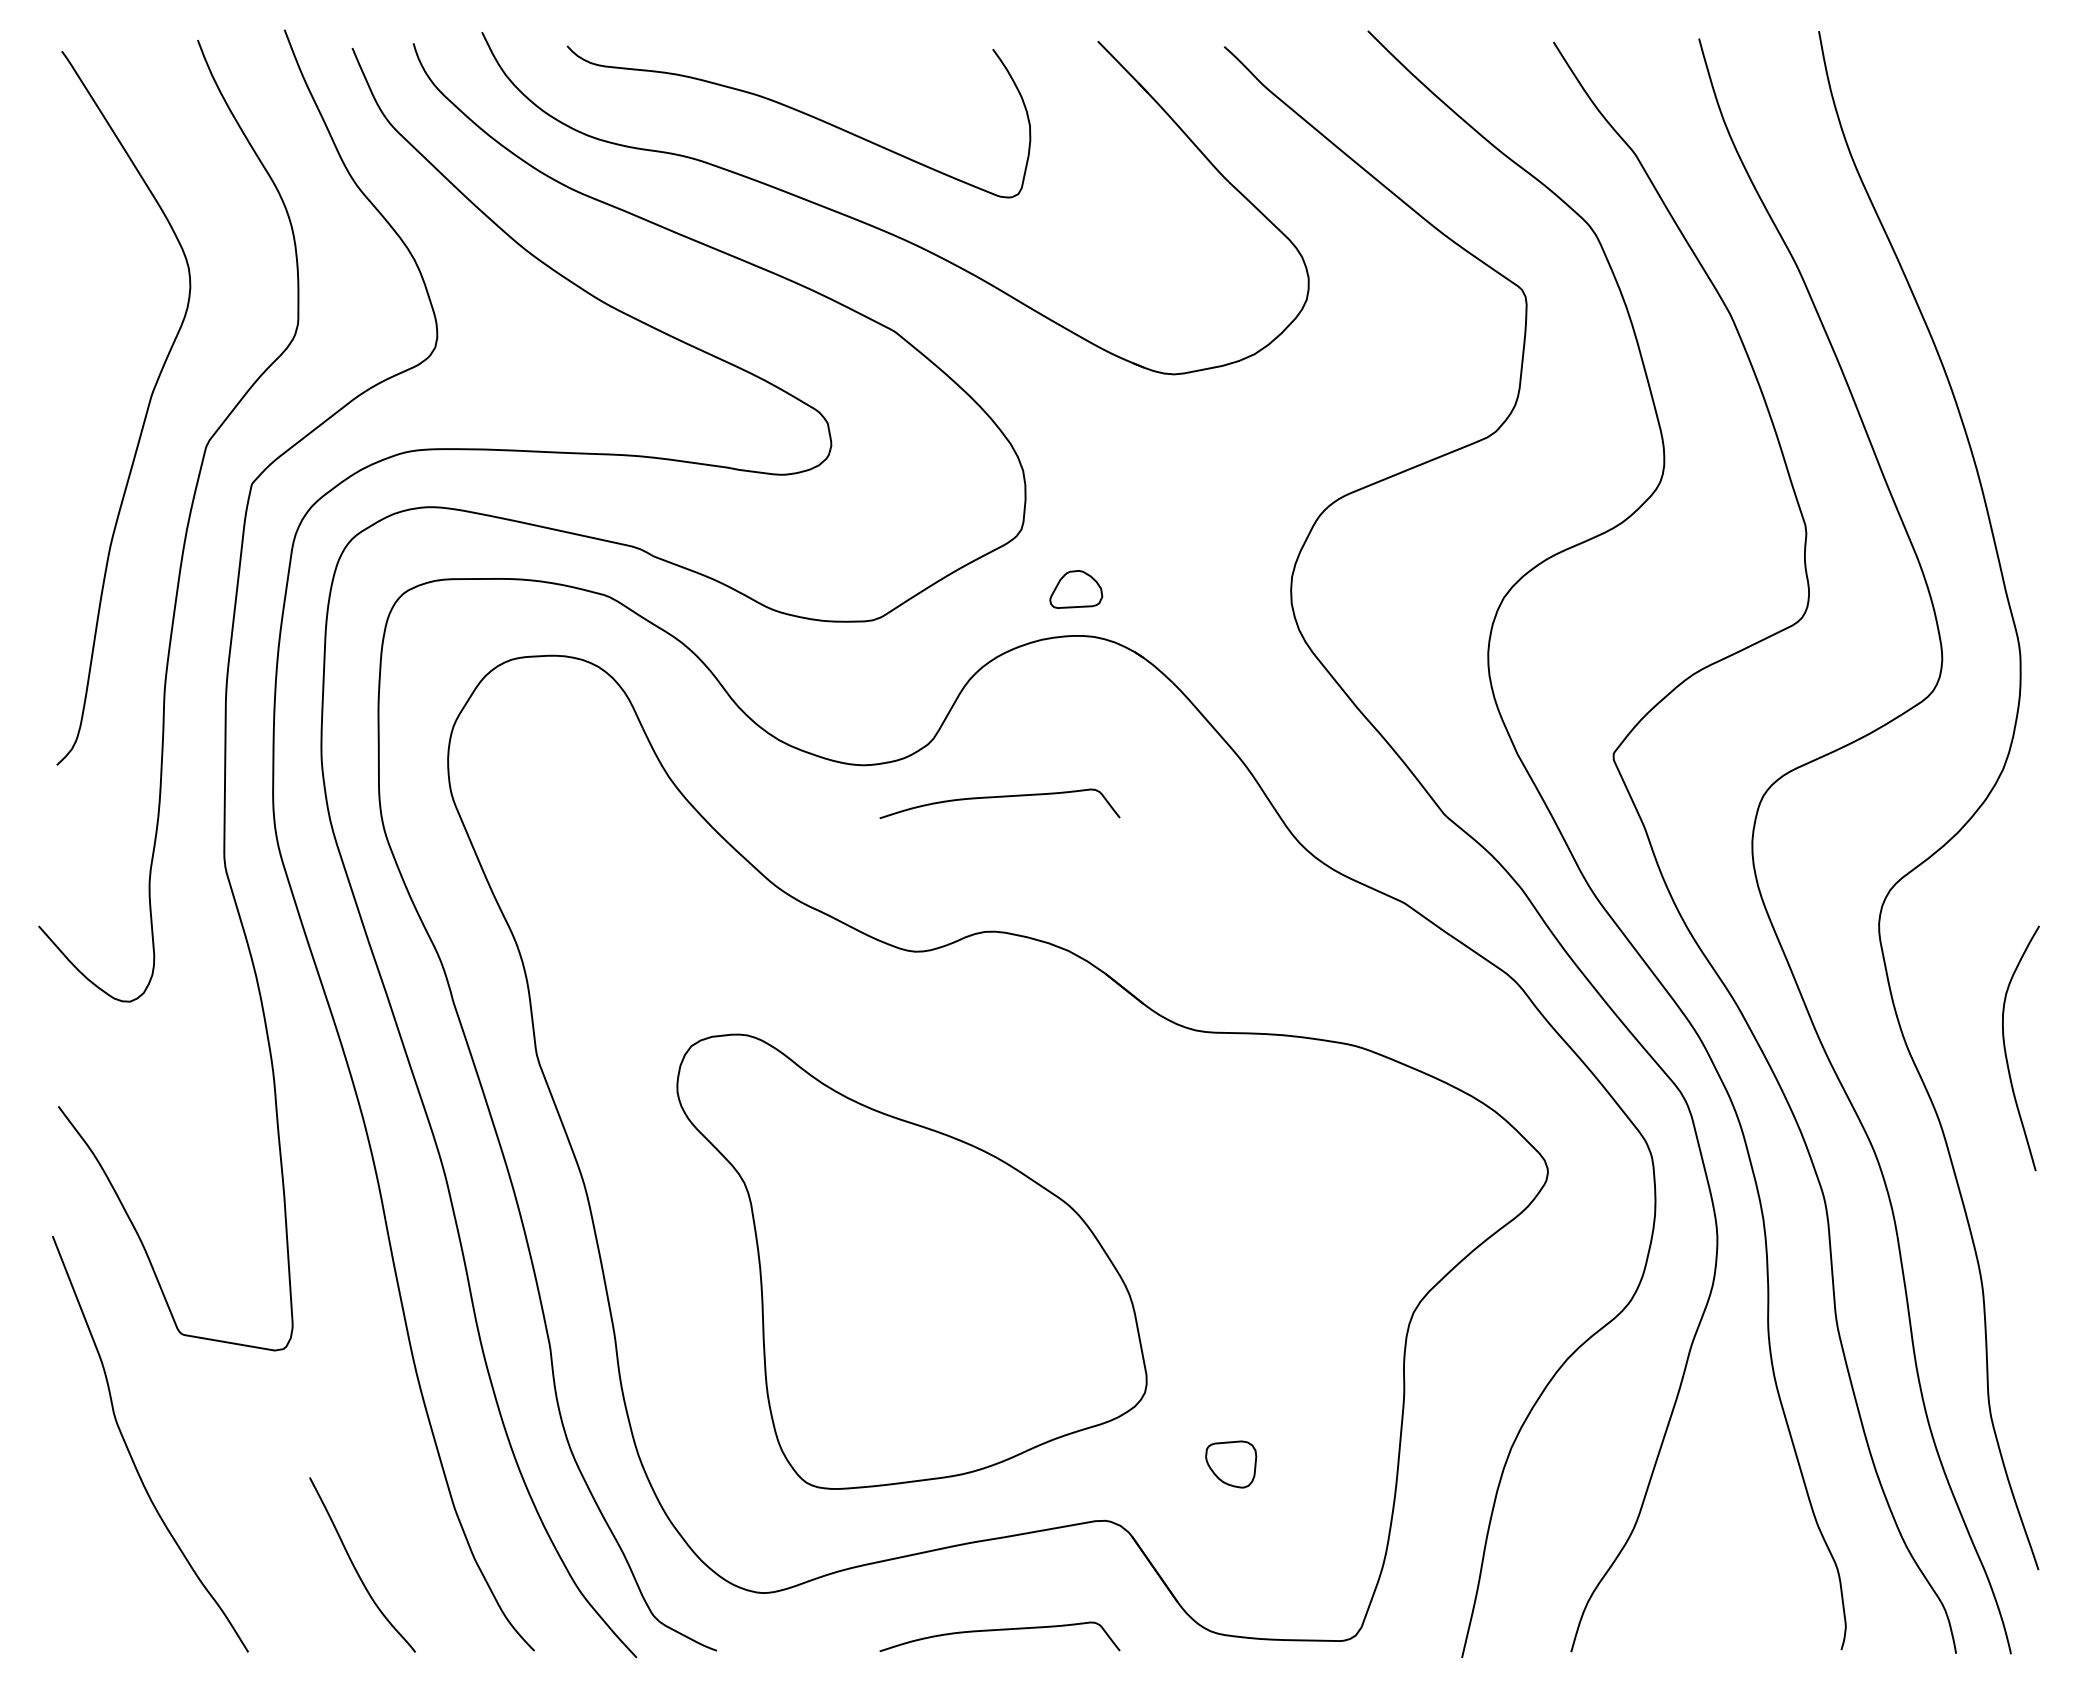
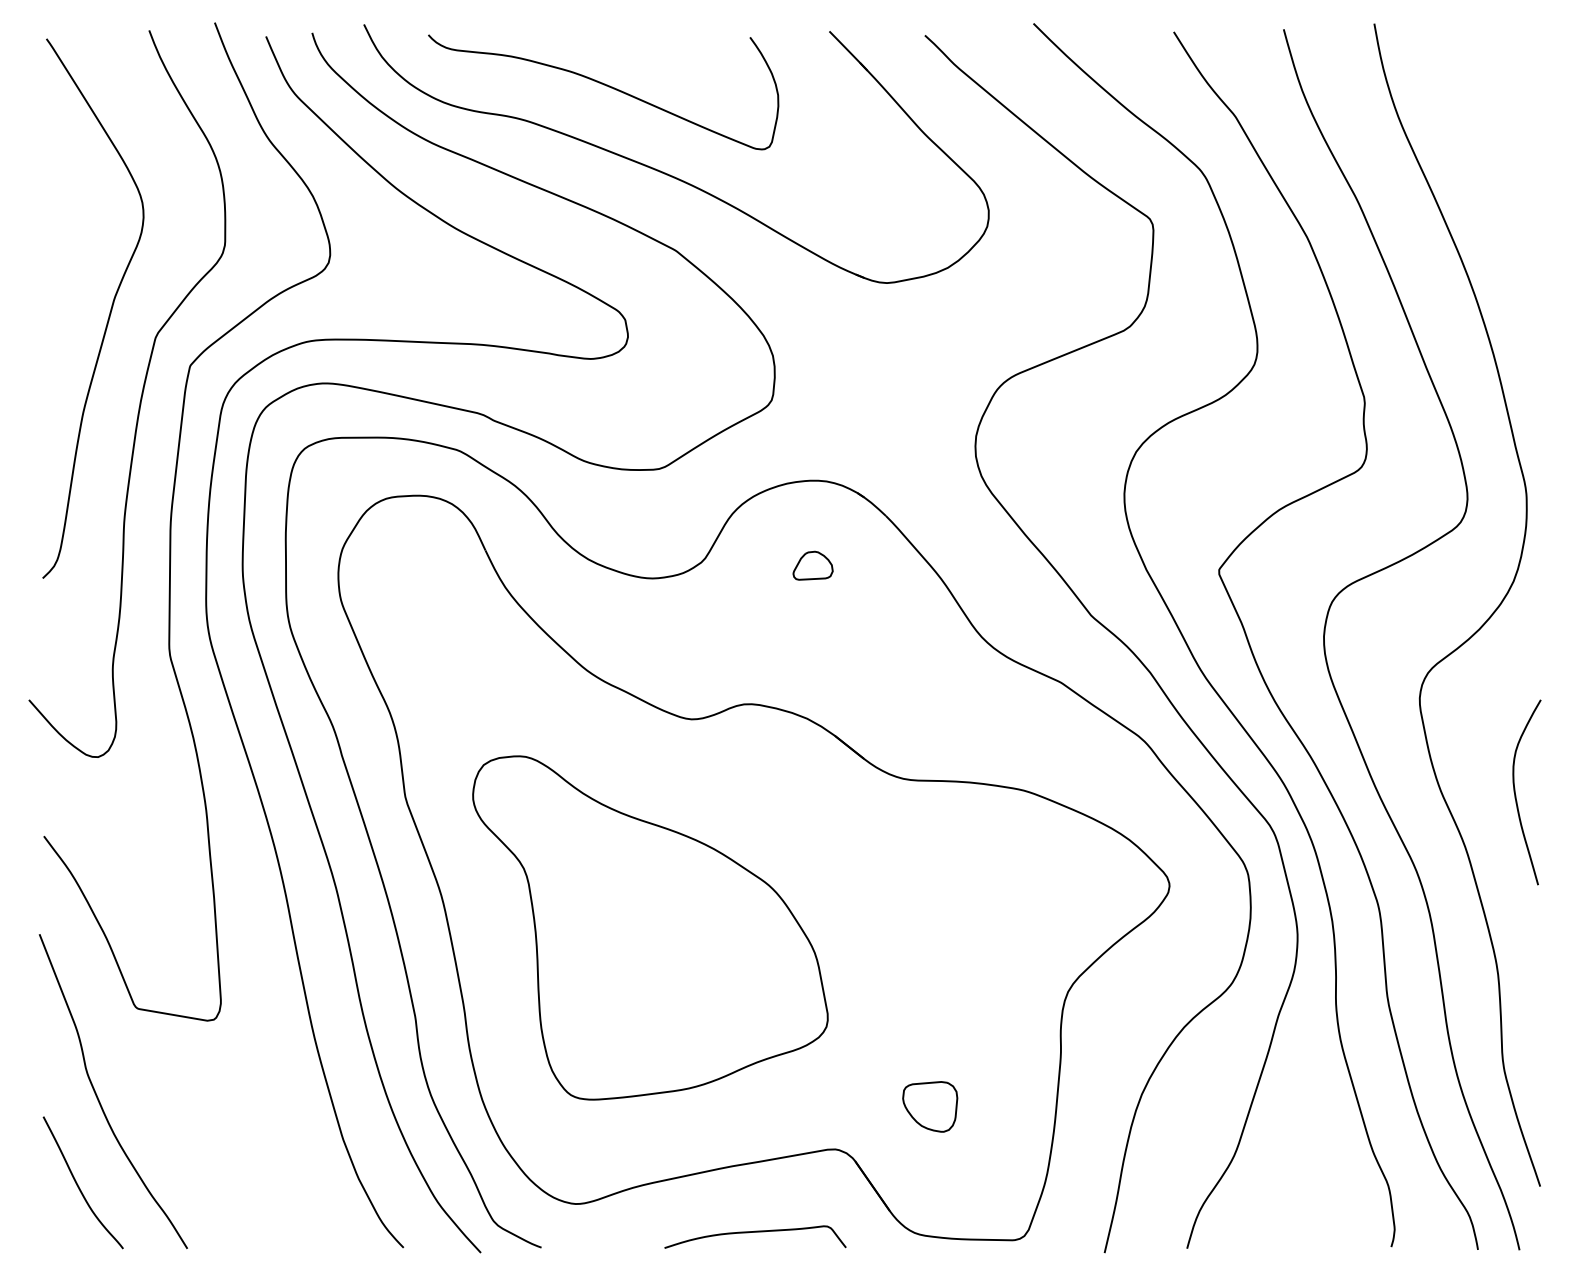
part: (1076, 589) -> (813, 565), moved
curve: (999, 797) -> (755, 602), removed
part: (911, 1261) -> (650, 927), moved
part: (1230, 1464) -> (929, 1106), size x1.43
curve: (356, 1568) -> (78, 1185), moved

